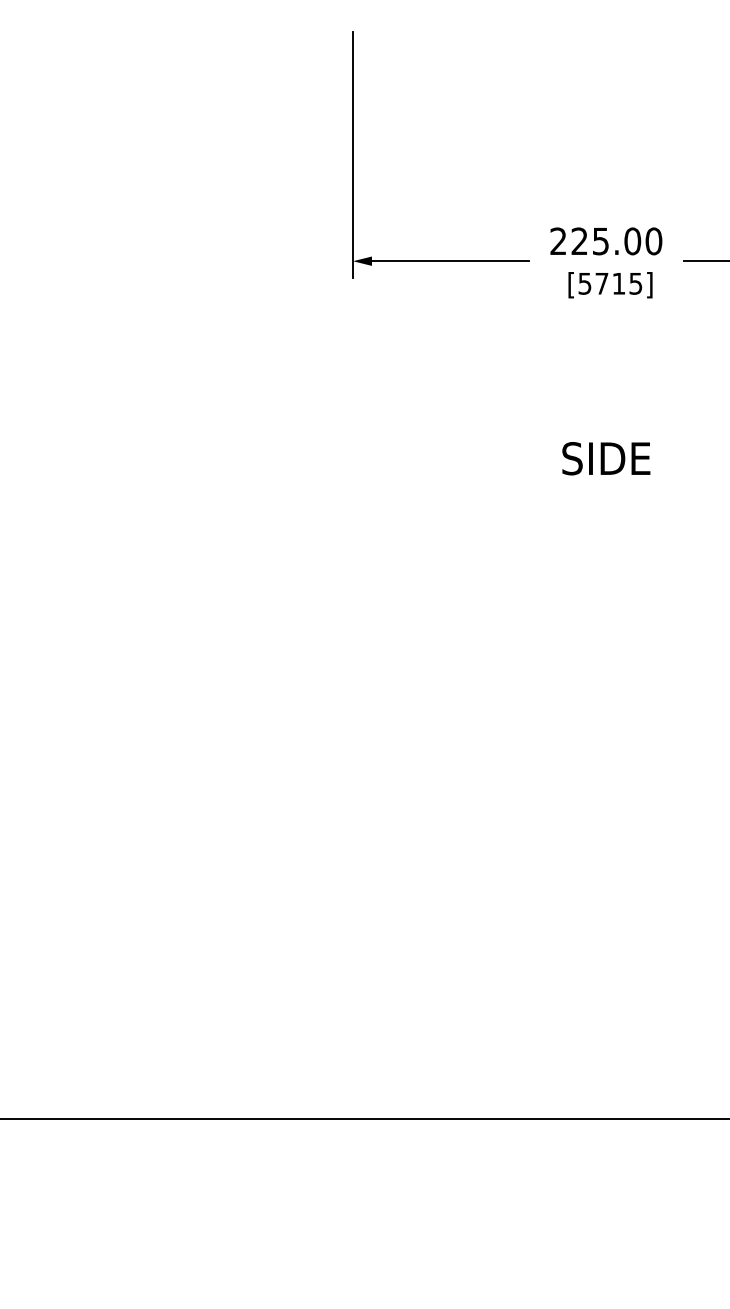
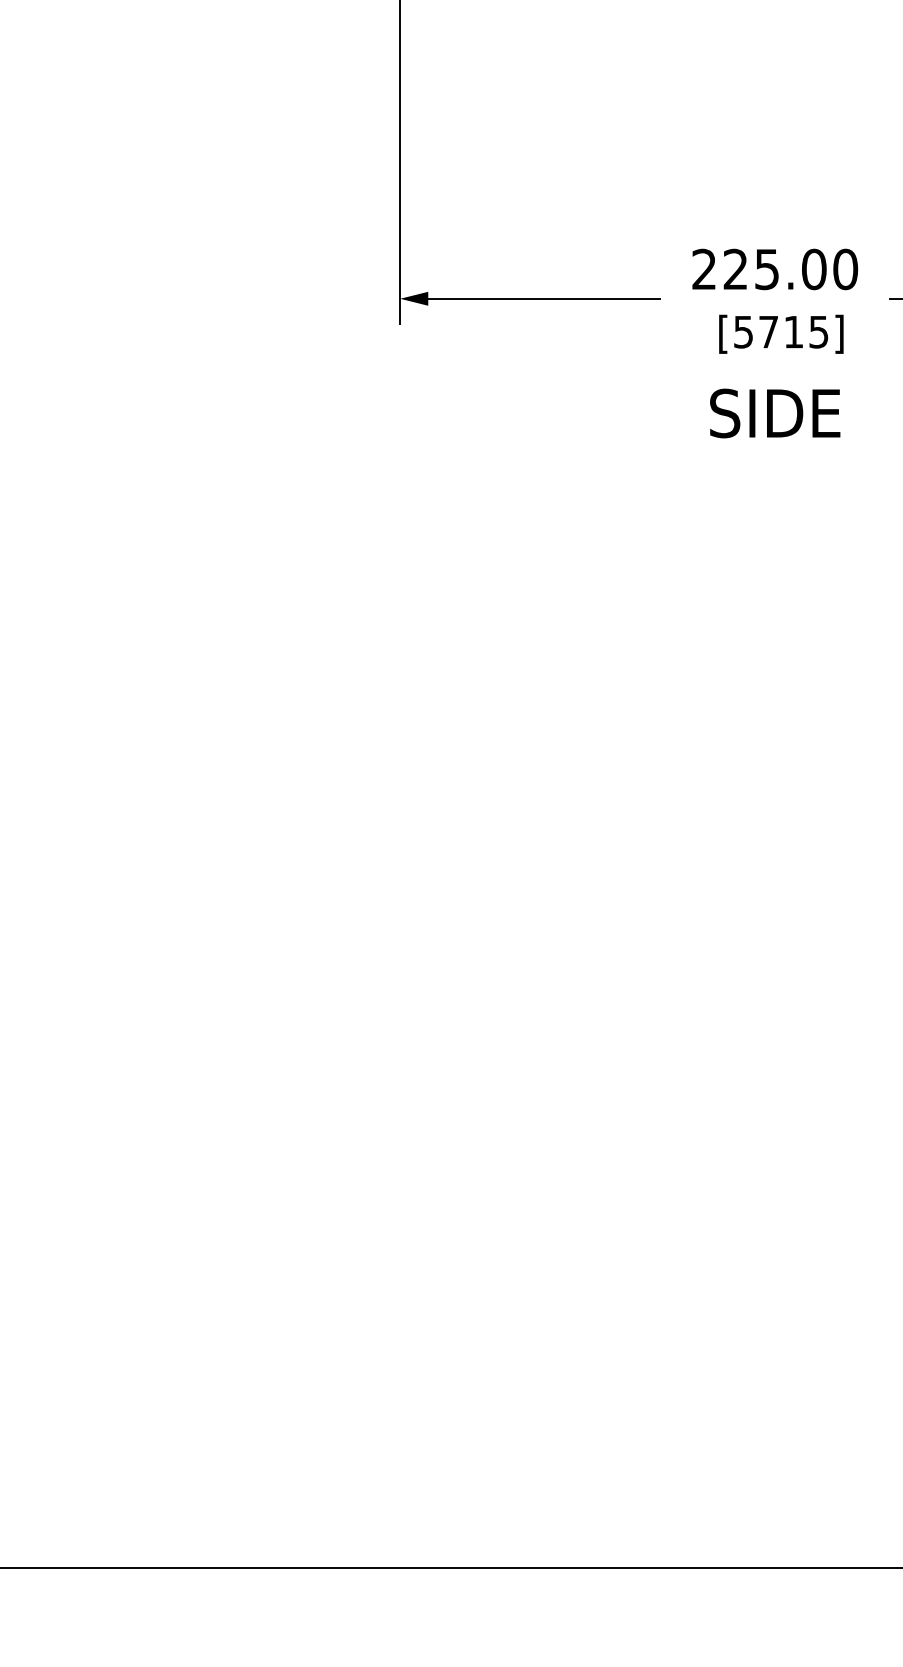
text: (606, 458) -> (775, 413), moved

